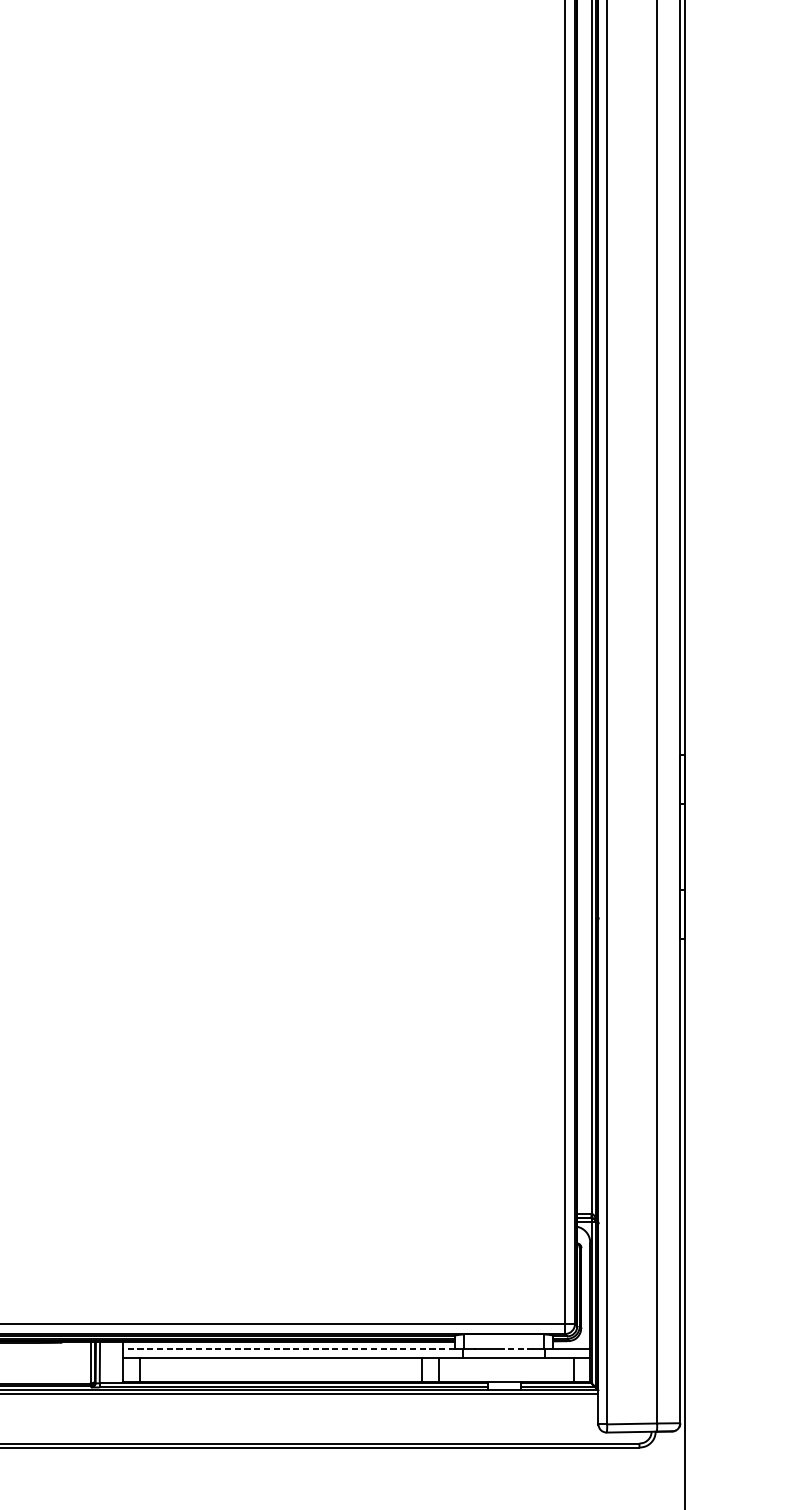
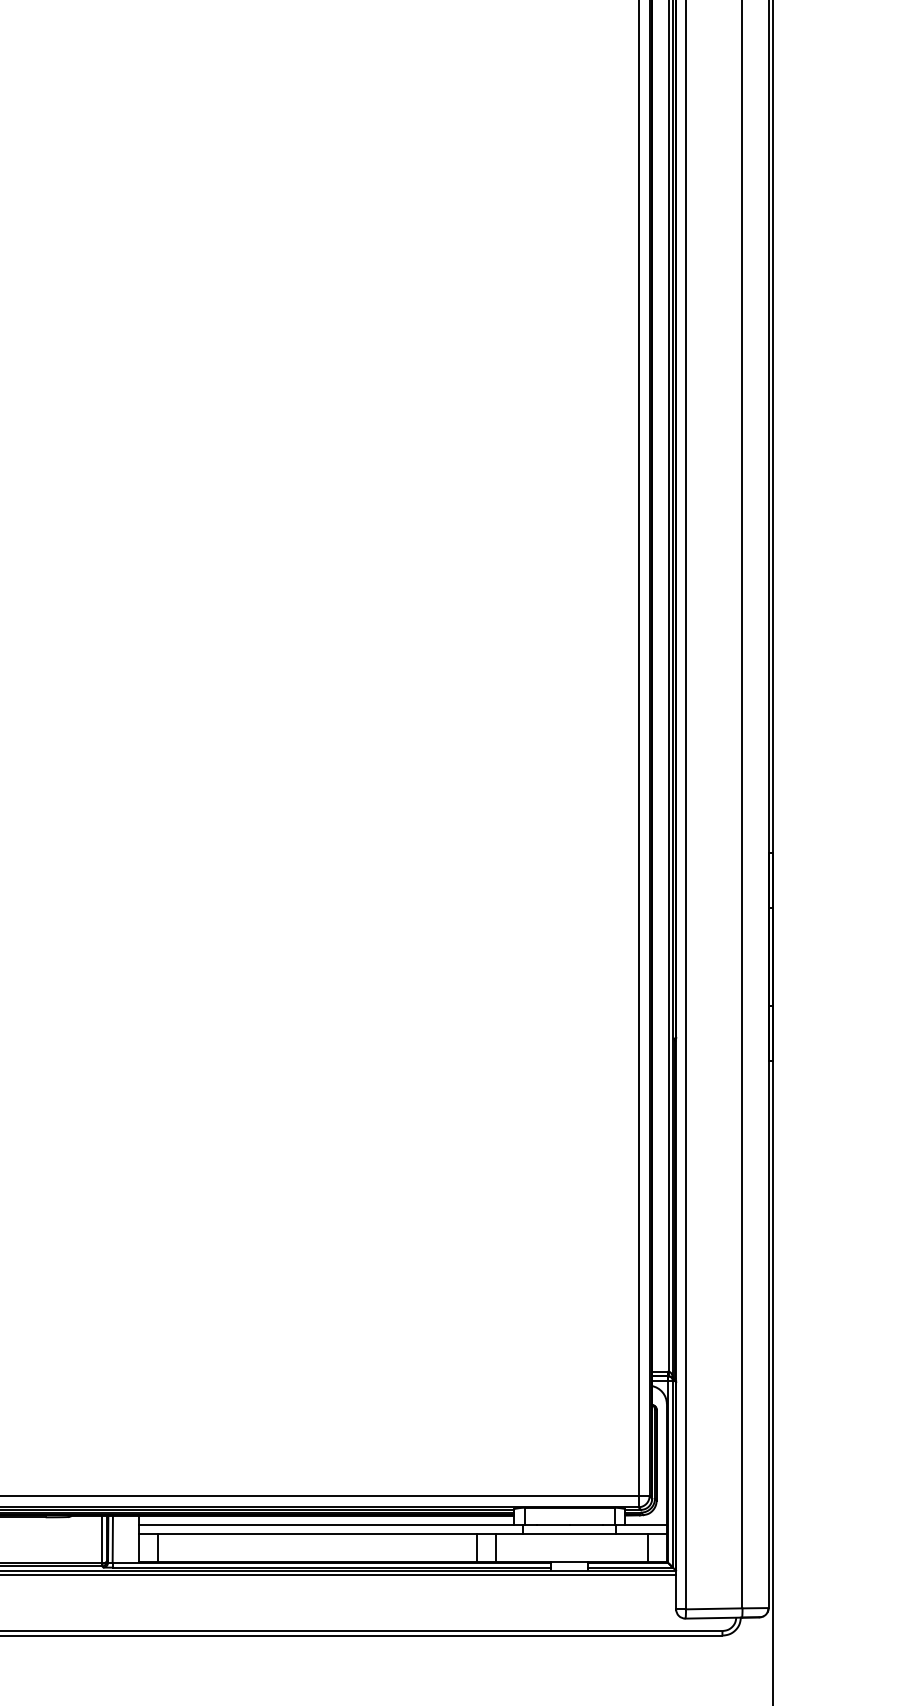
line: (289, 1349) -> (326, 1524), dashed -> solid
line: (519, 1349) -> (586, 1524), dashed -> solid

